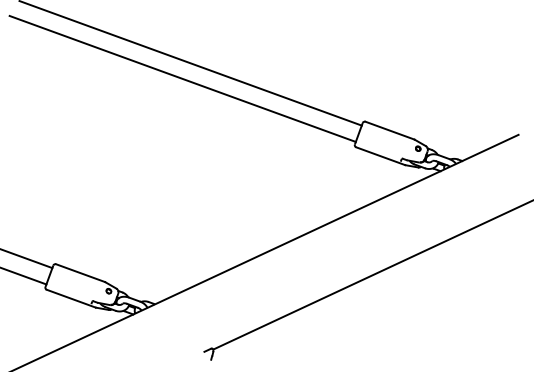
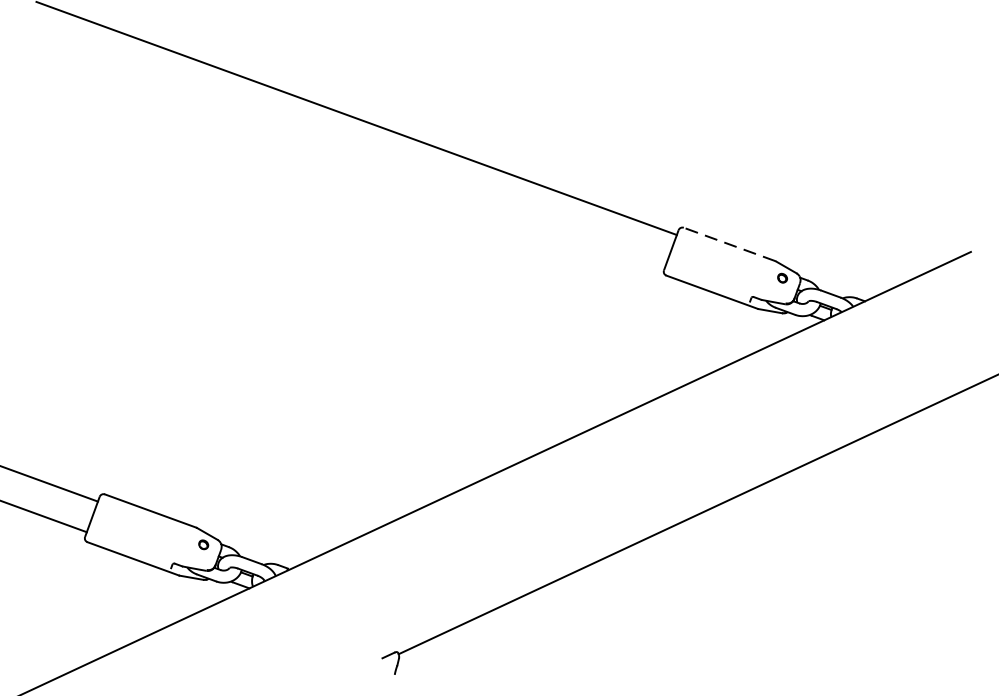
line: (182, 78) -> (341, 146), removed
line: (389, 130) -> (728, 244), solid -> dashed

